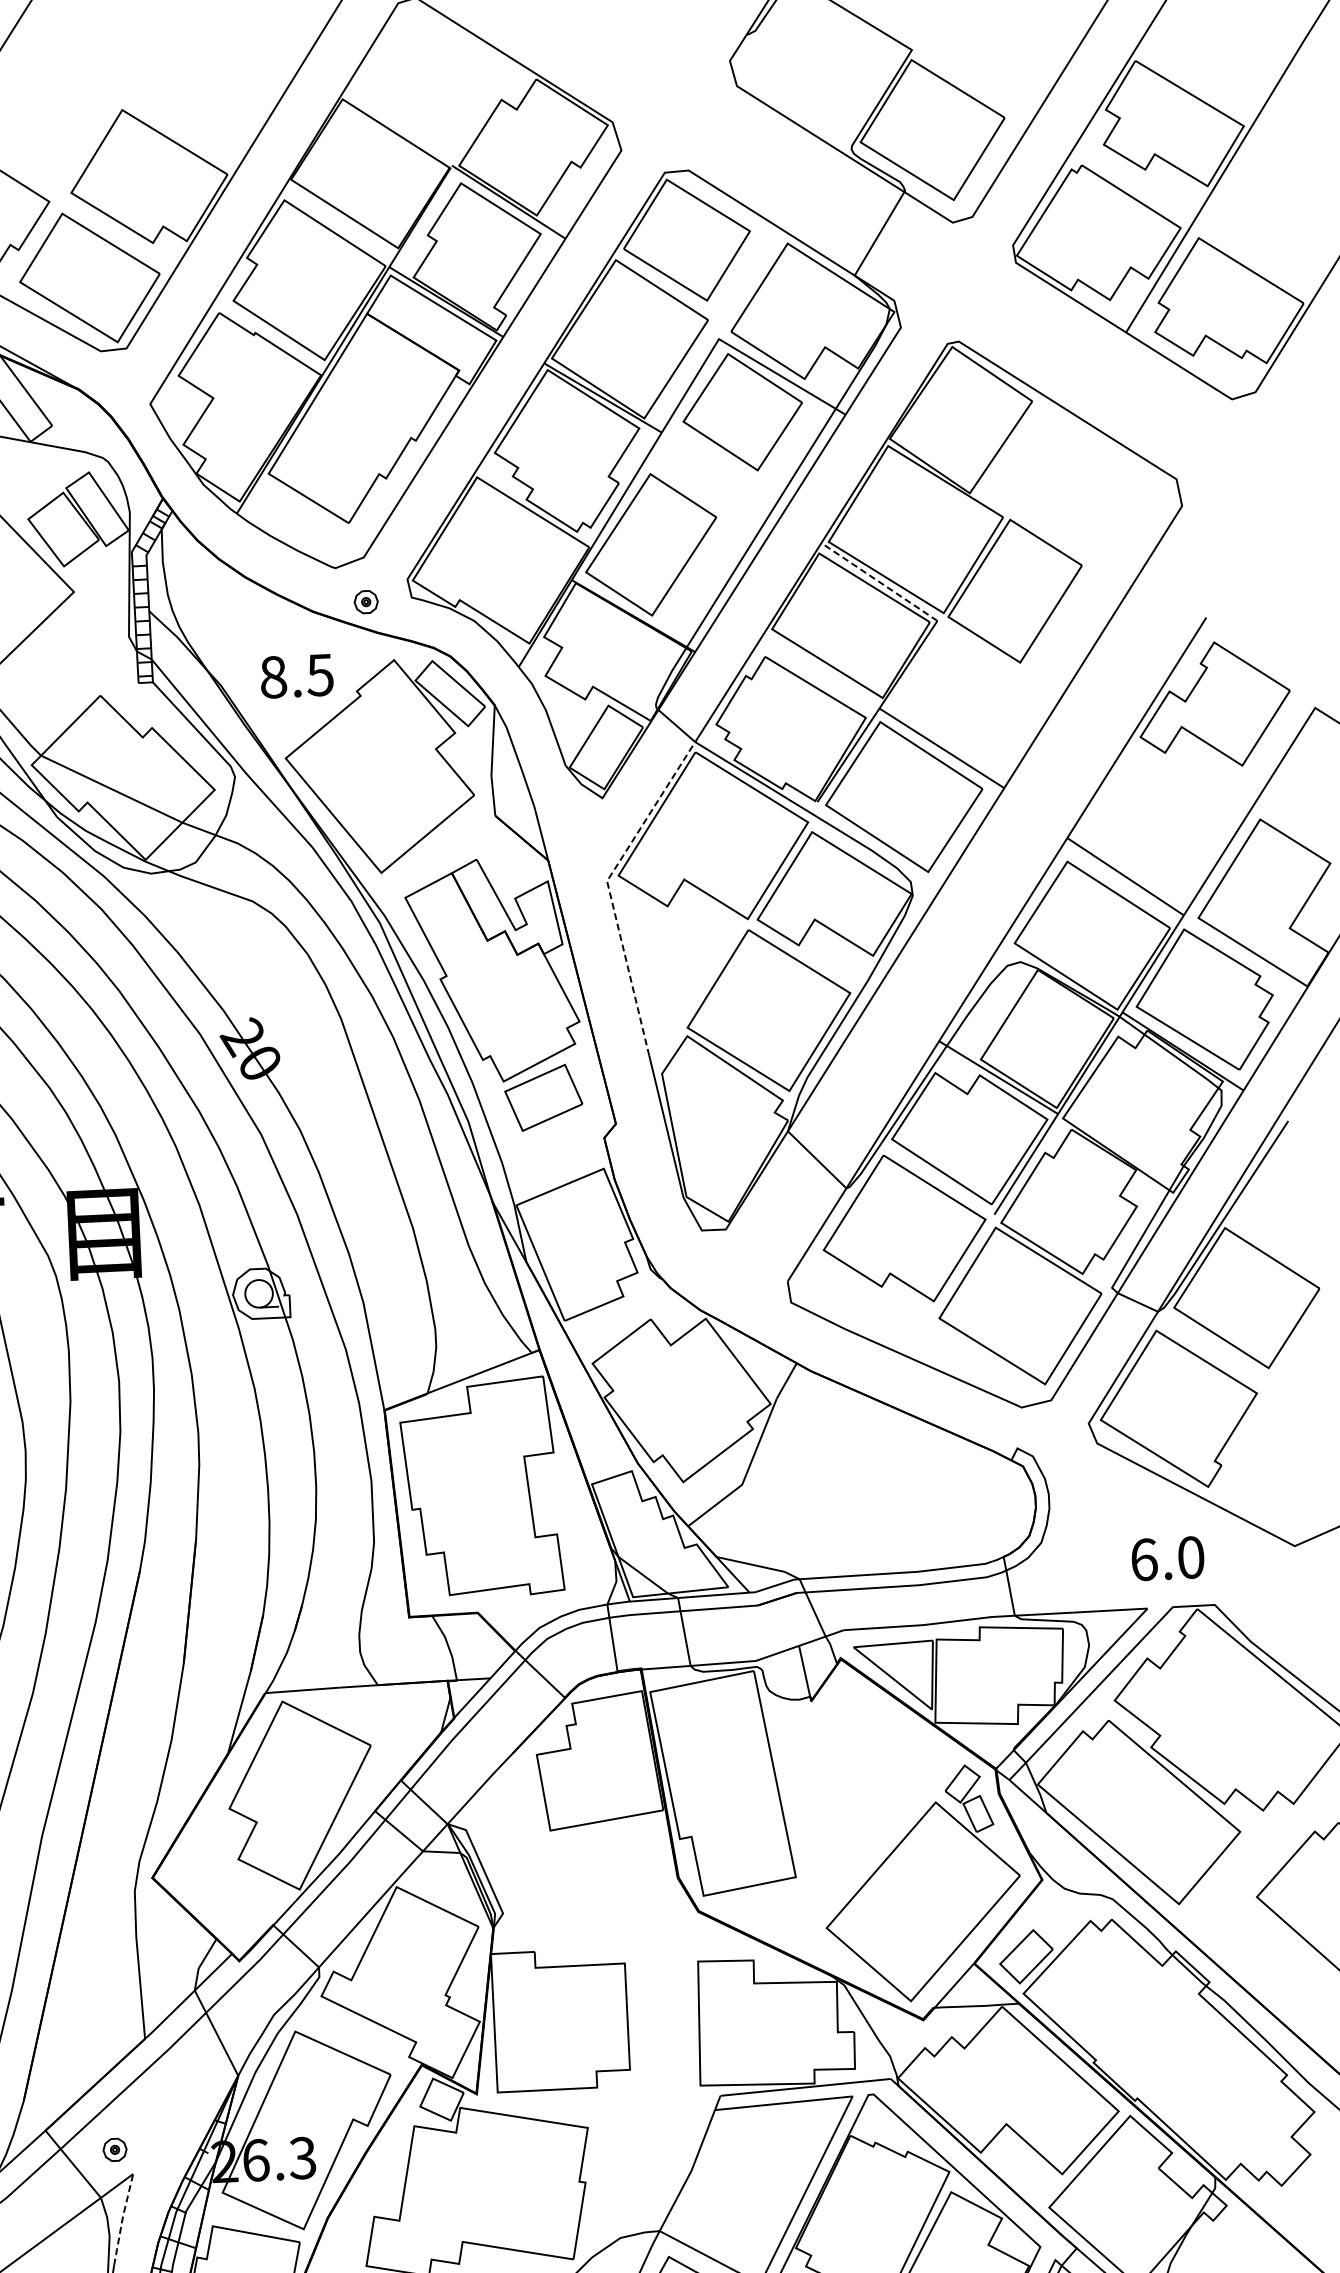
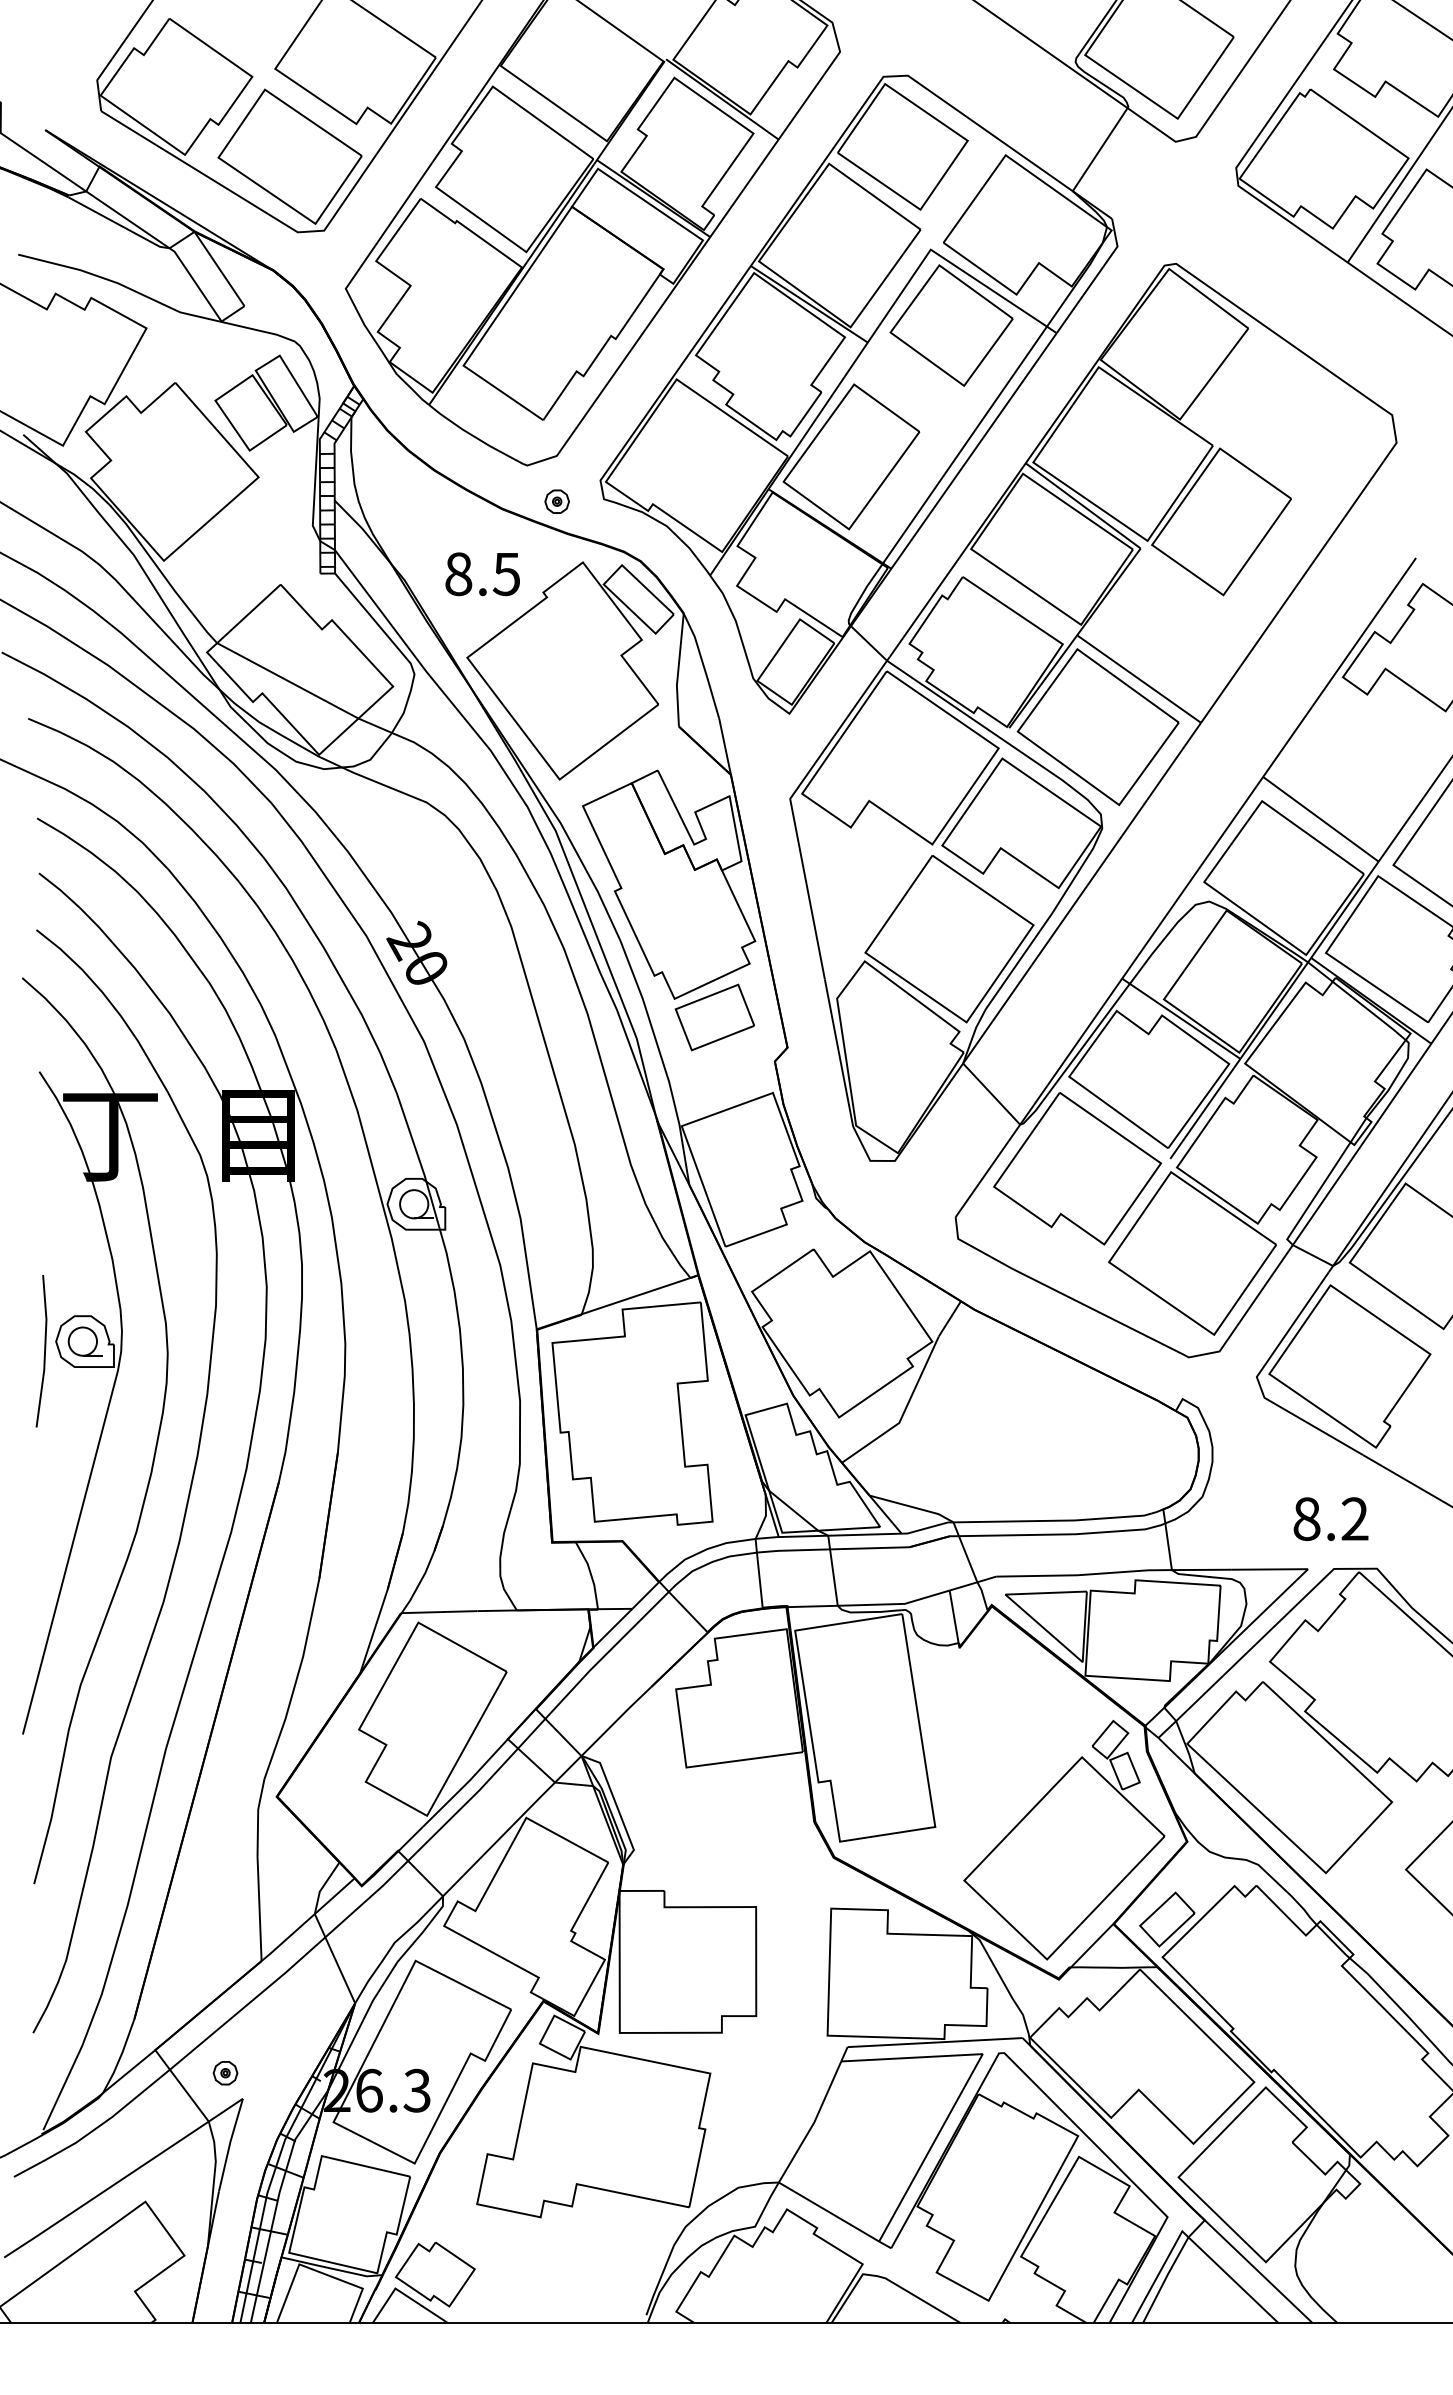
line: (879, 581) -> (1083, 505), dashed -> solid
line: (607, 884) -> (790, 802), dashed -> solid
text: (1167, 1558) -> (1330, 1518), 6.0 -> 8.2
line: (122, 2219) -> (229, 2144), dashed -> solid

